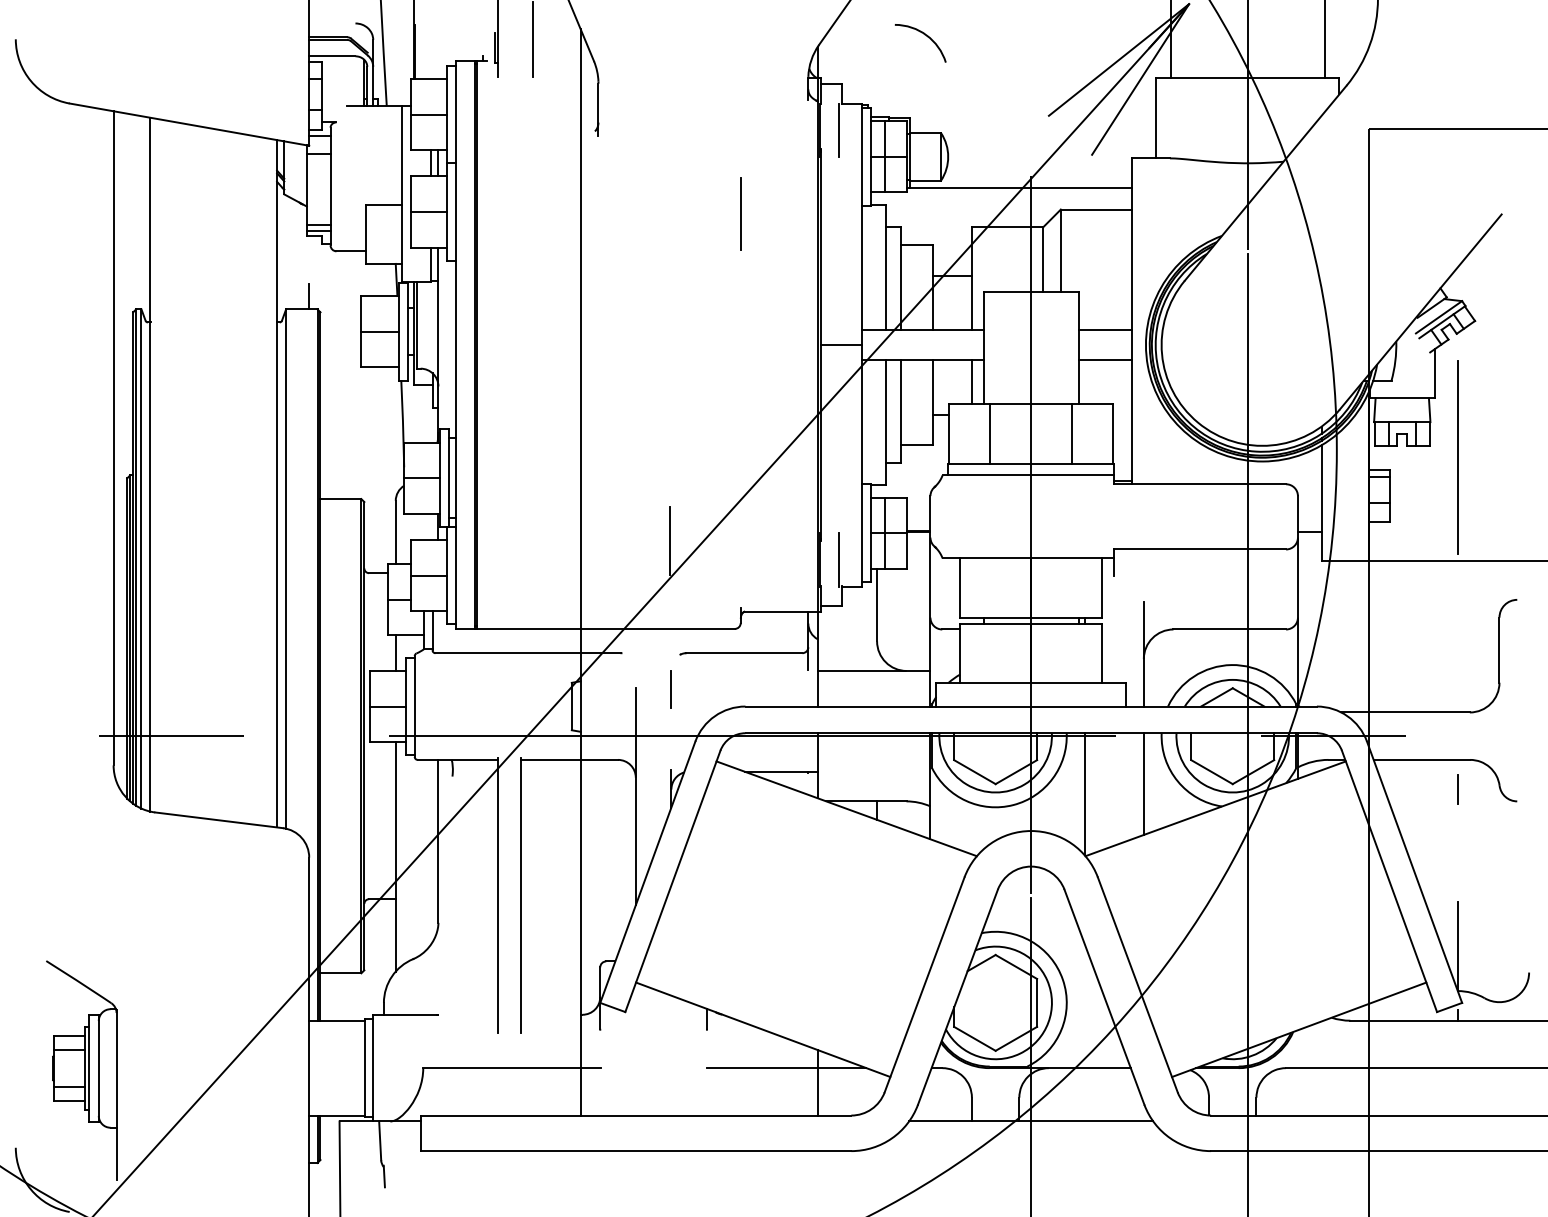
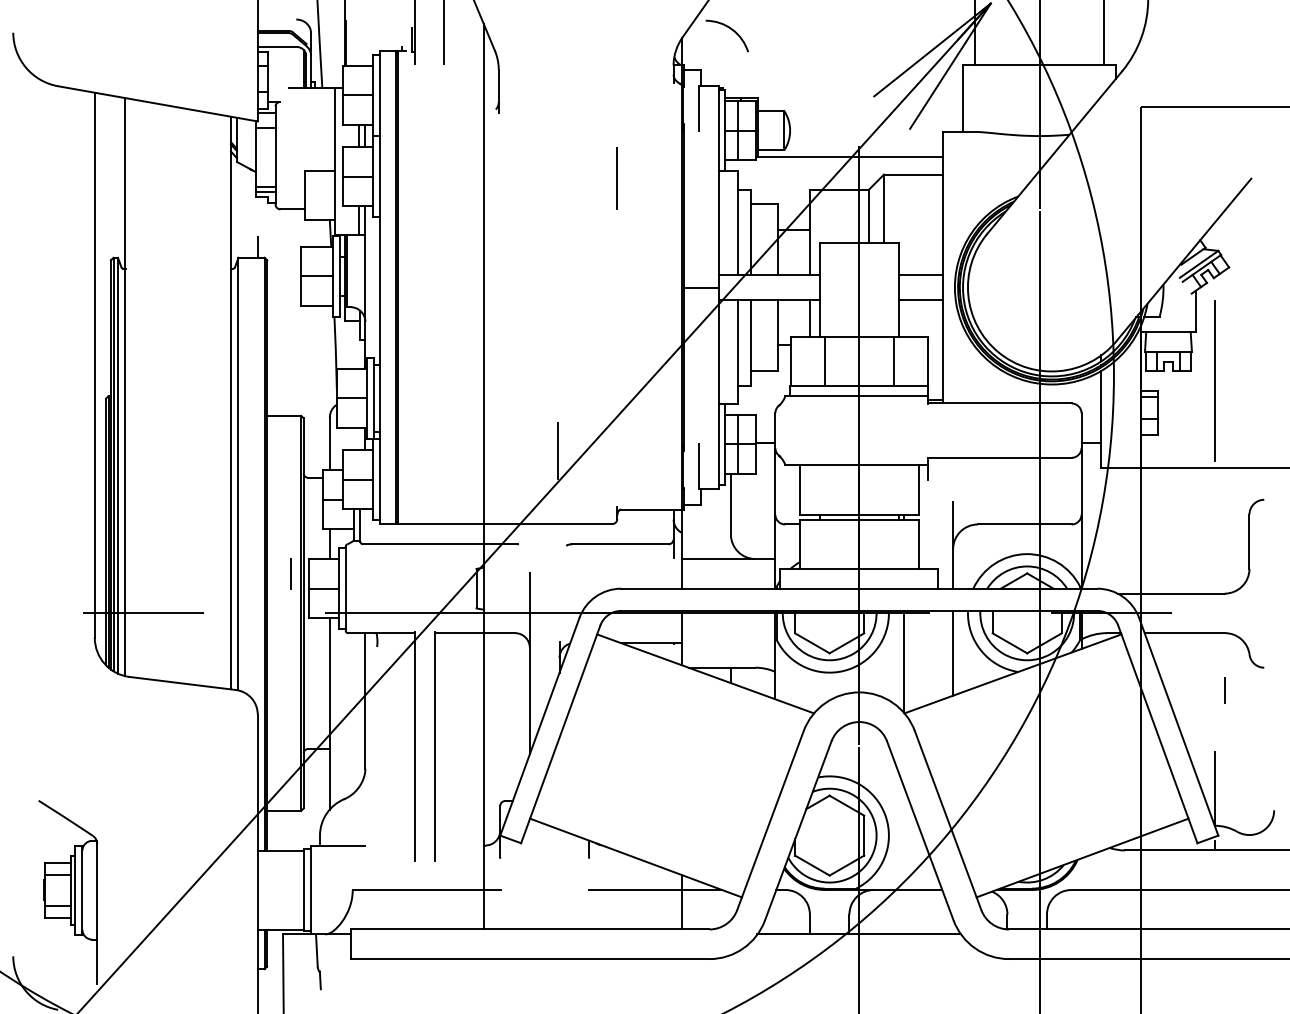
arc: (925, 36) -> (731, 30), moved
line: (671, 688) -> (290, 573), moved
line: (1457, 789) -> (1224, 690), moved

